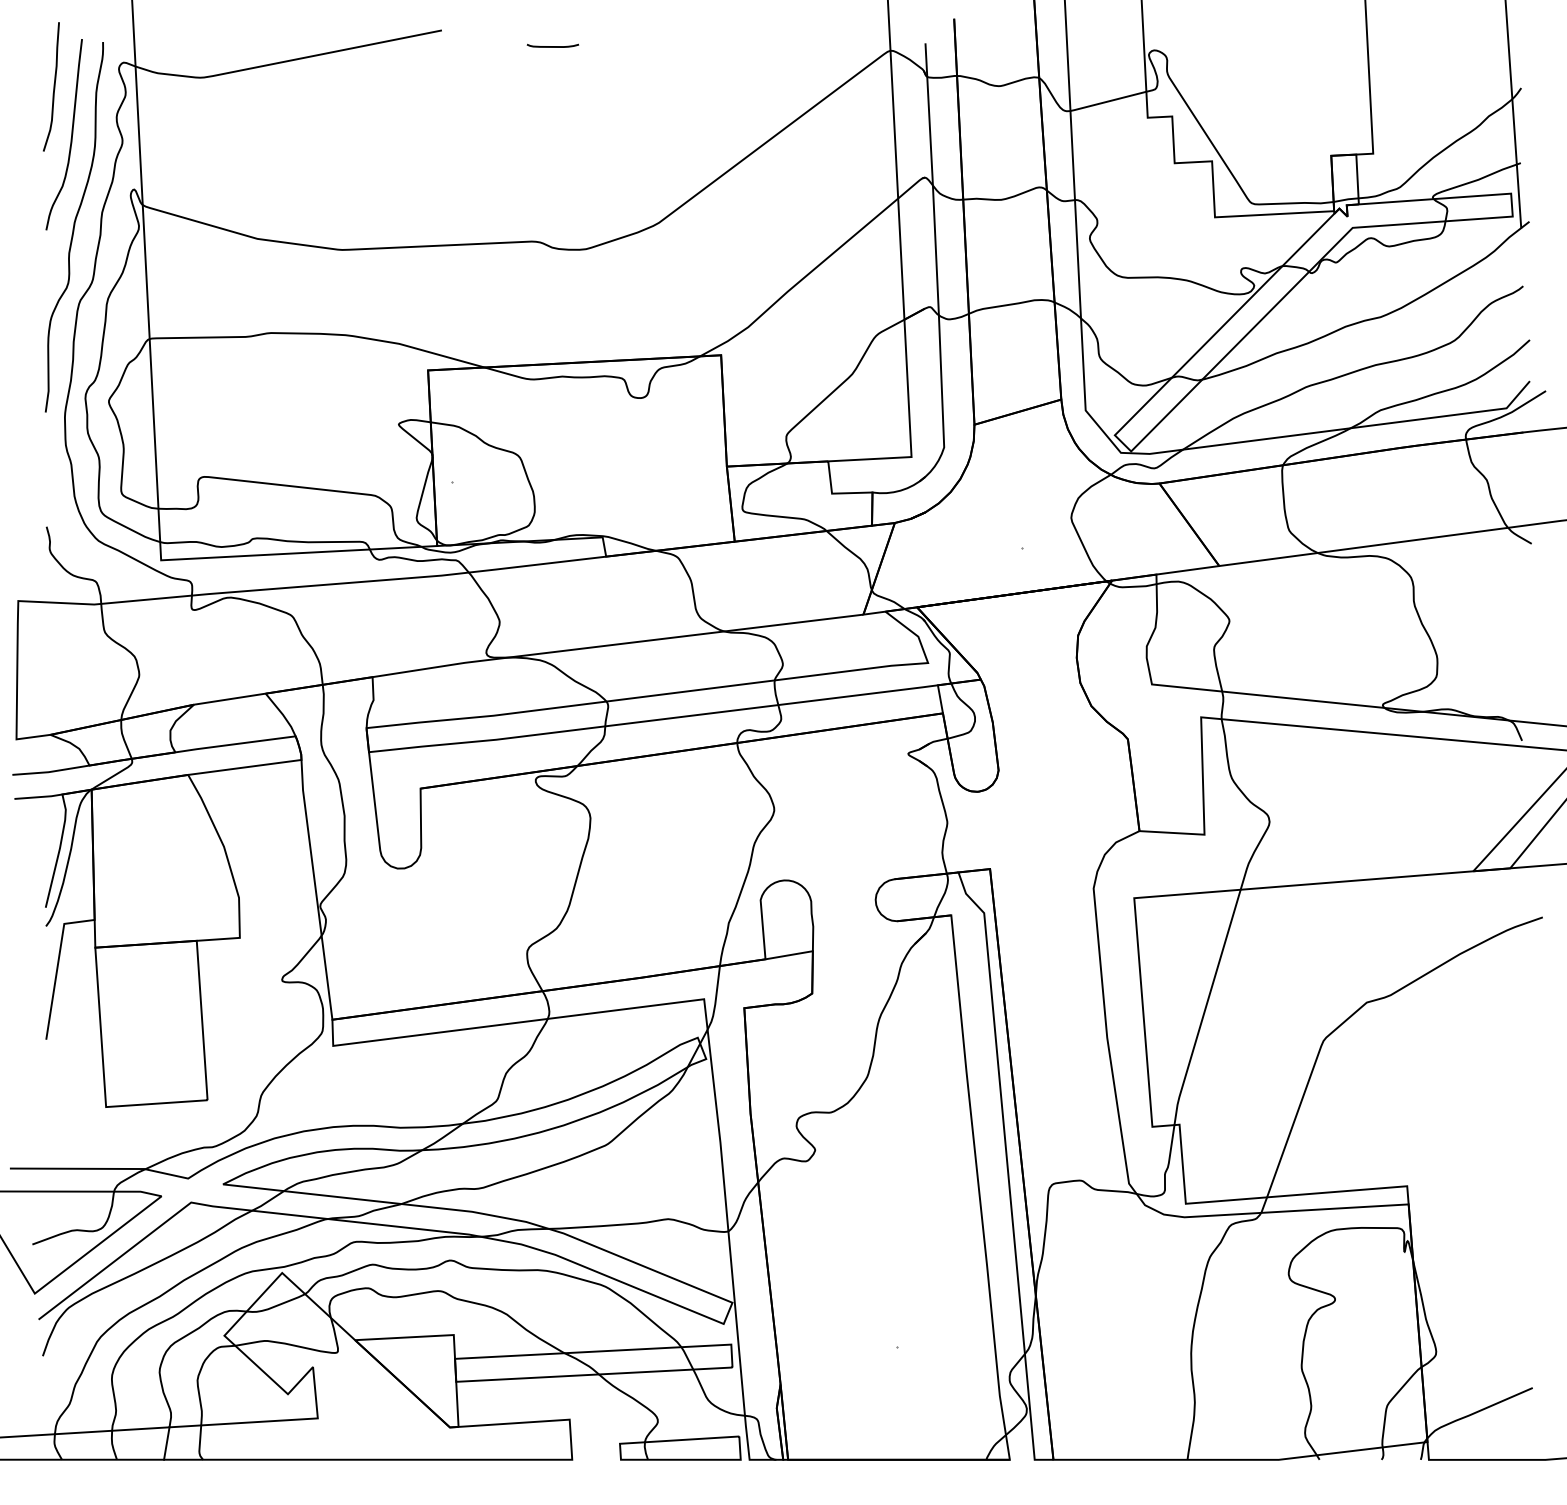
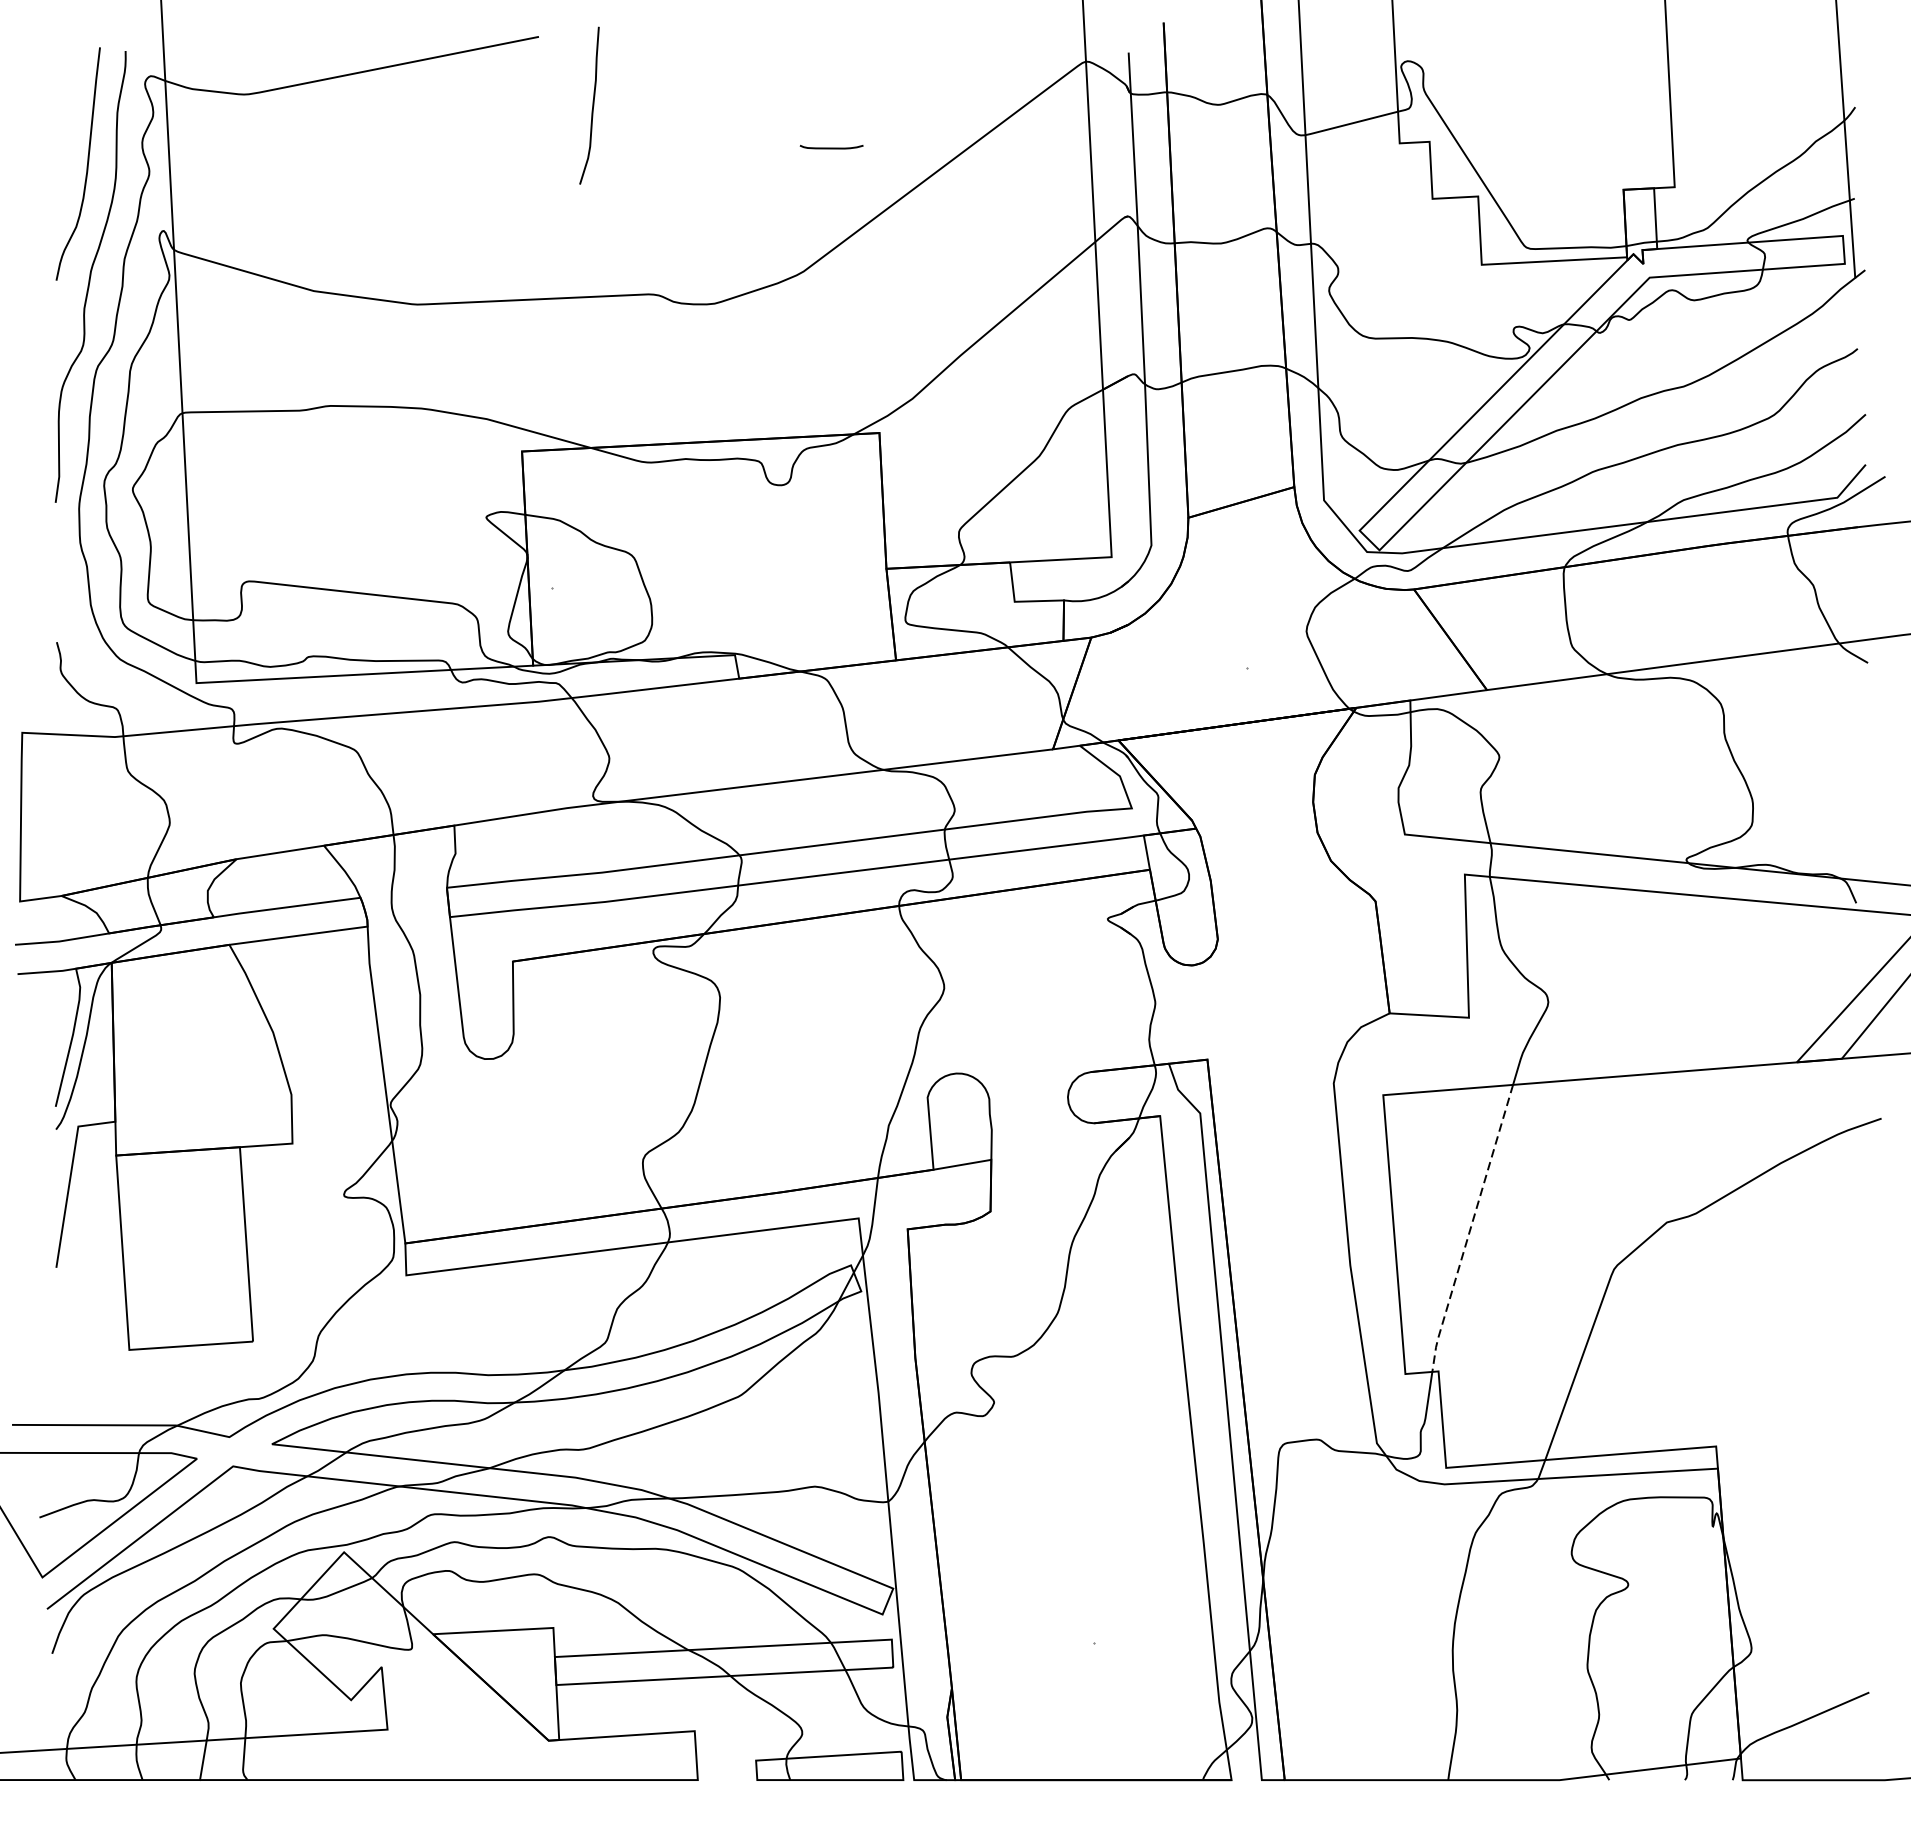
curve: (552, 46) -> (831, 147), moved
curve: (53, 86) -> (592, 105), moved
line: (1205, 1008) -> (1470, 1229), solid -> dashed

